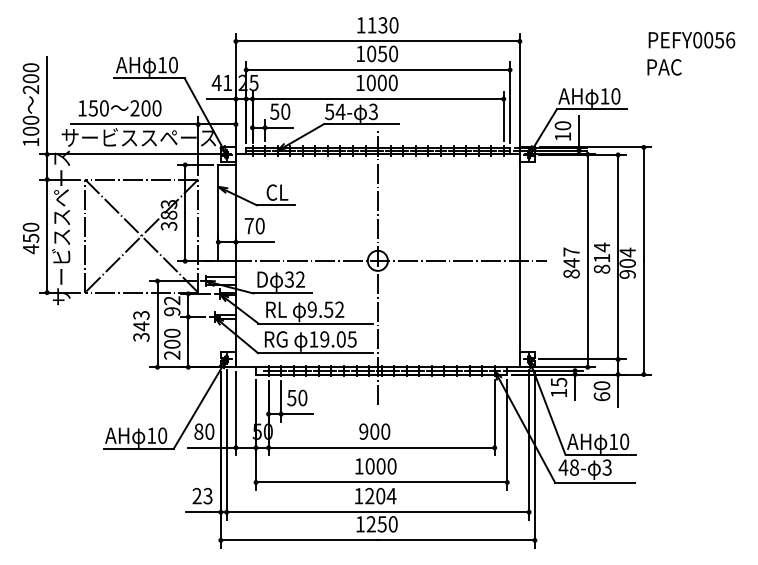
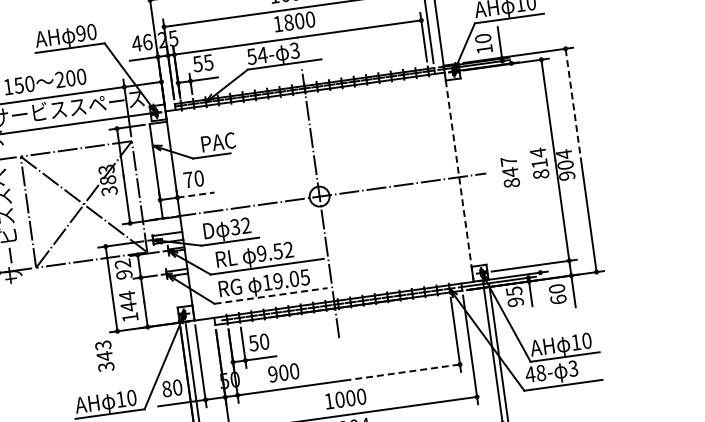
text: (162, 64) -> (81, 32), 10 -> 90
text: (227, 82) -> (147, 41), 41 -> 46
text: (370, 82) -> (288, 22), 1000 -> 1800
text: (285, 111) -> (208, 62), 50 -> 55
text: (283, 192) -> (217, 142), CL -> PAC
line: (643, 204) -> (573, 104), solid -> dashed
line: (254, 242) -> (195, 195), solid -> dashed
line: (519, 260) -> (458, 176), solid -> dashed
line: (587, 260) -> (525, 167), removed
text: (141, 326) -> (104, 356), moved
text: (172, 343) -> (128, 305), 200 -> 144
line: (316, 353) -> (271, 296), solid -> dashed
text: (558, 392) -> (515, 301), 15 -> 95
text: (374, 431) -> (283, 372), moved
line: (437, 447) -> (403, 372), solid -> dashed

